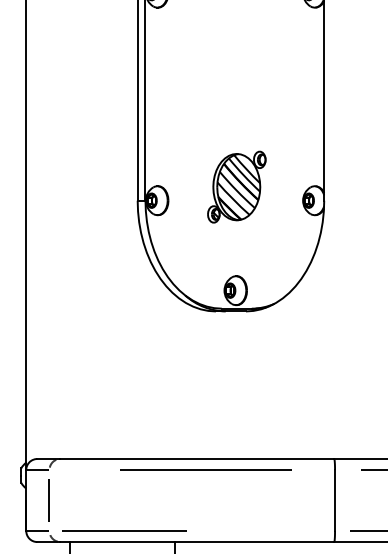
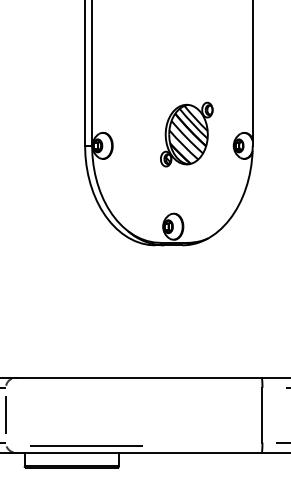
part: (236, 186) -> (186, 134), moved
line: (205, 470) -> (146, 388), removed
line: (124, 530) -> (86, 445), moved

